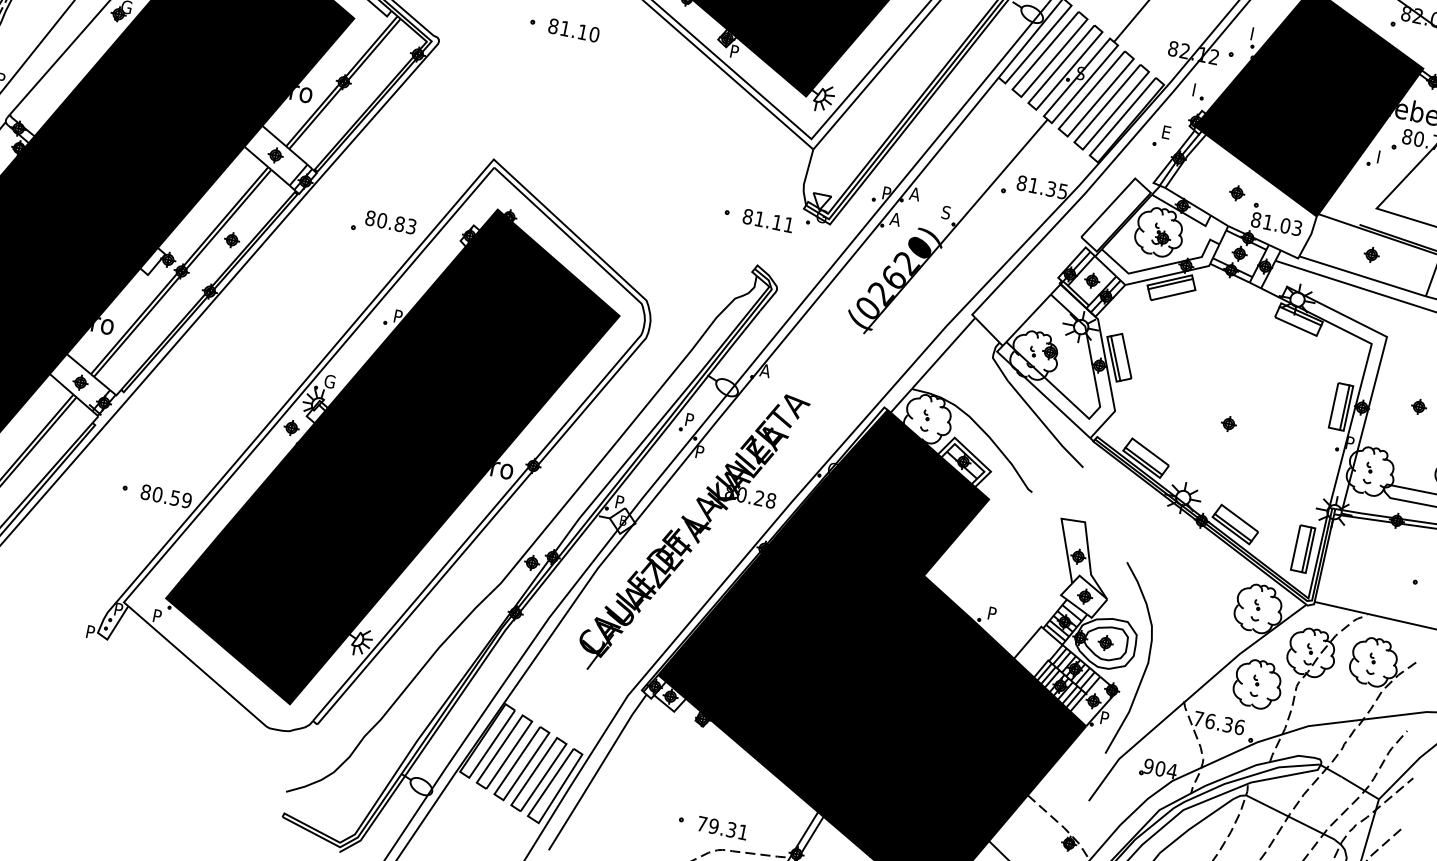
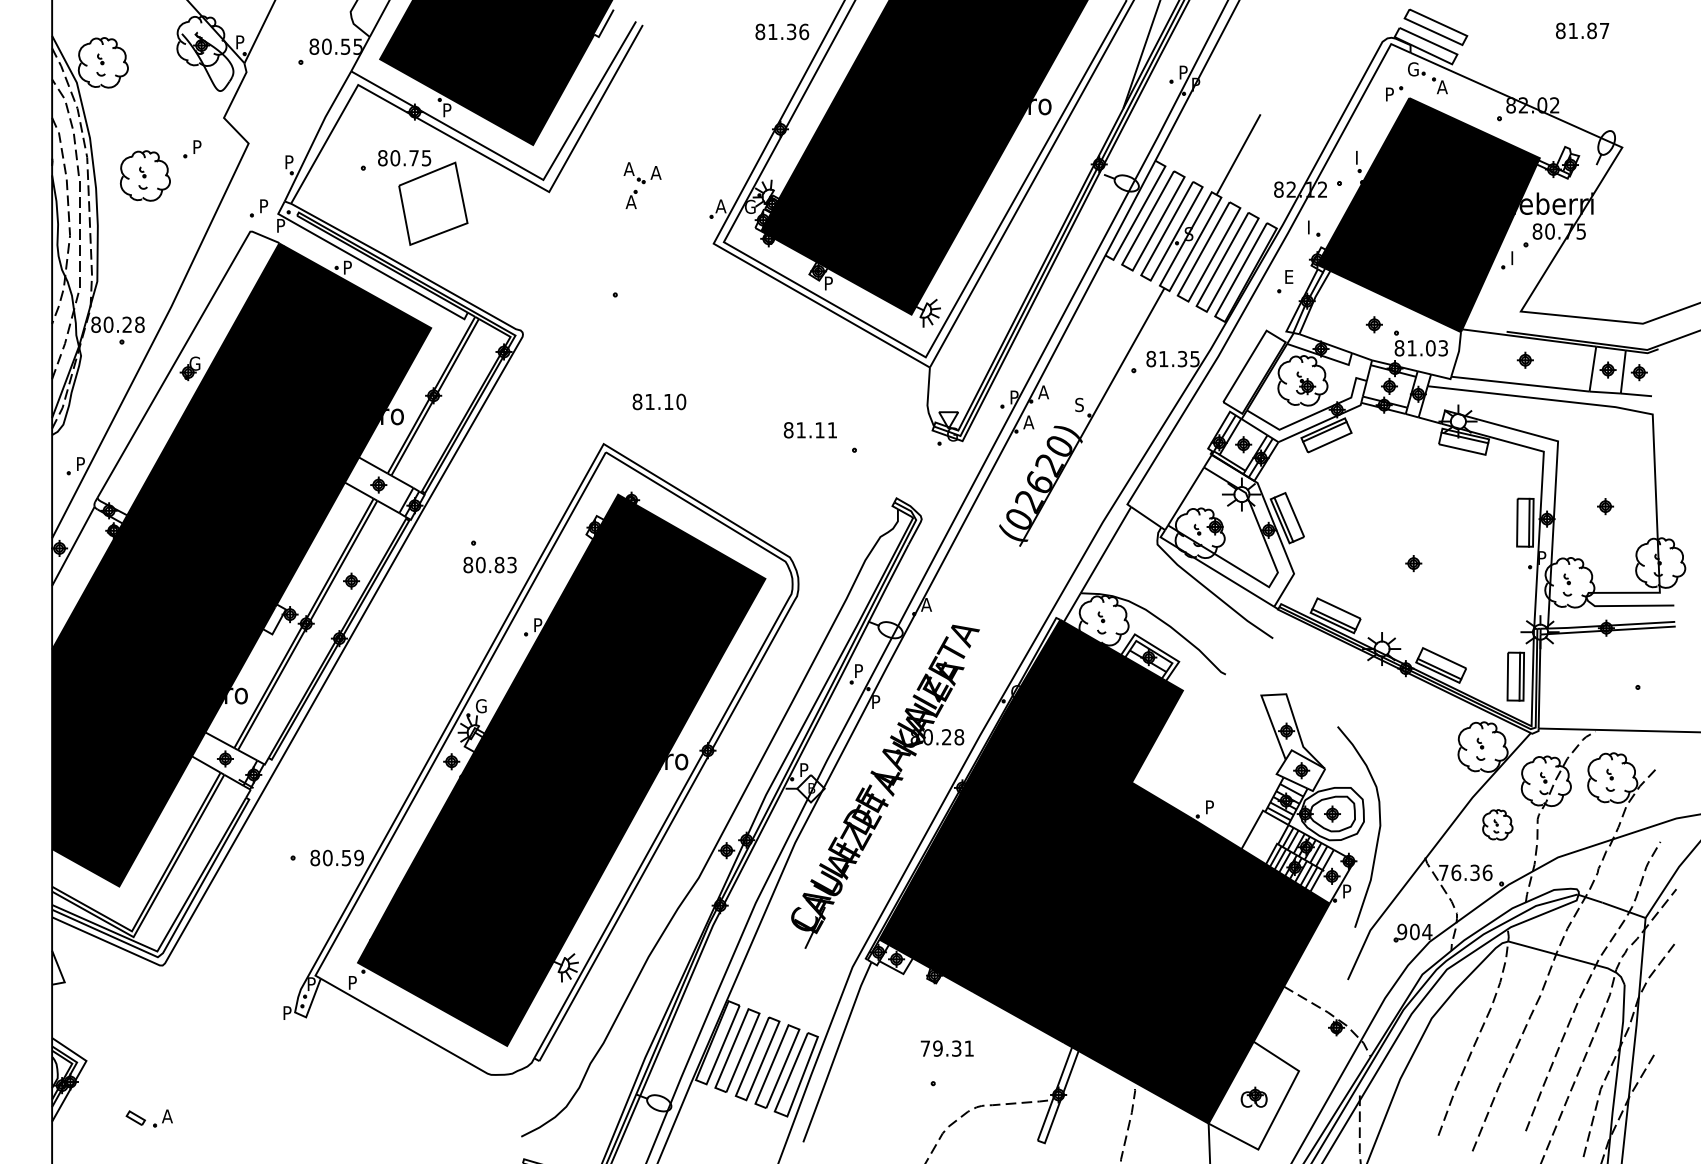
text: (574, 30) -> (659, 401), moved
text: (767, 220) -> (809, 430), moved
text: (390, 221) -> (489, 564), moved
part: (1258, 683) -> (1497, 824), size x0.6
text: (721, 827) -> (946, 1048), moved

